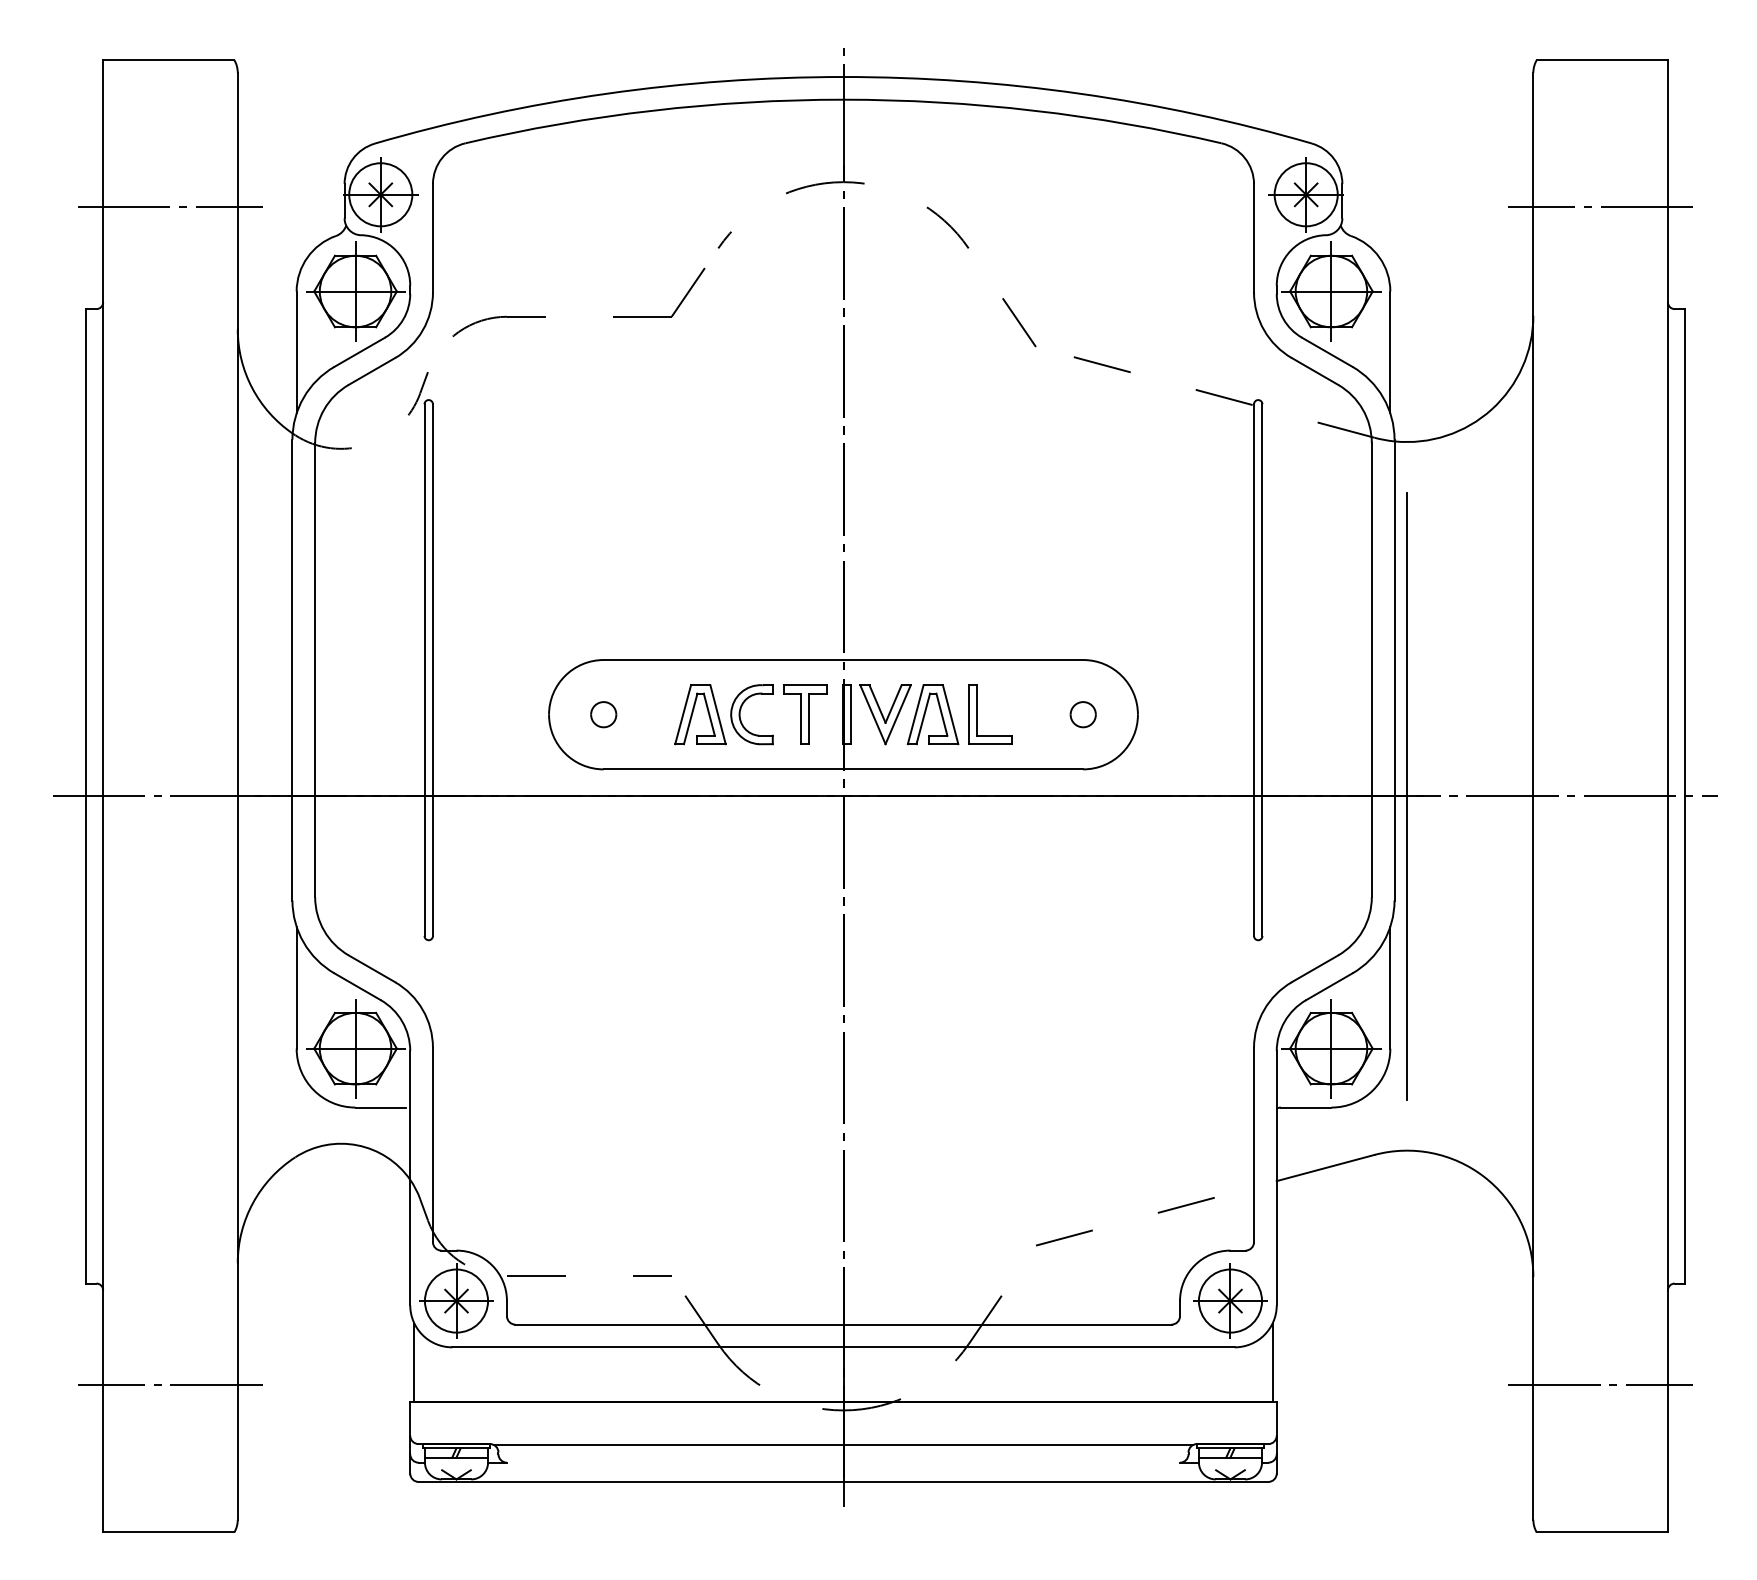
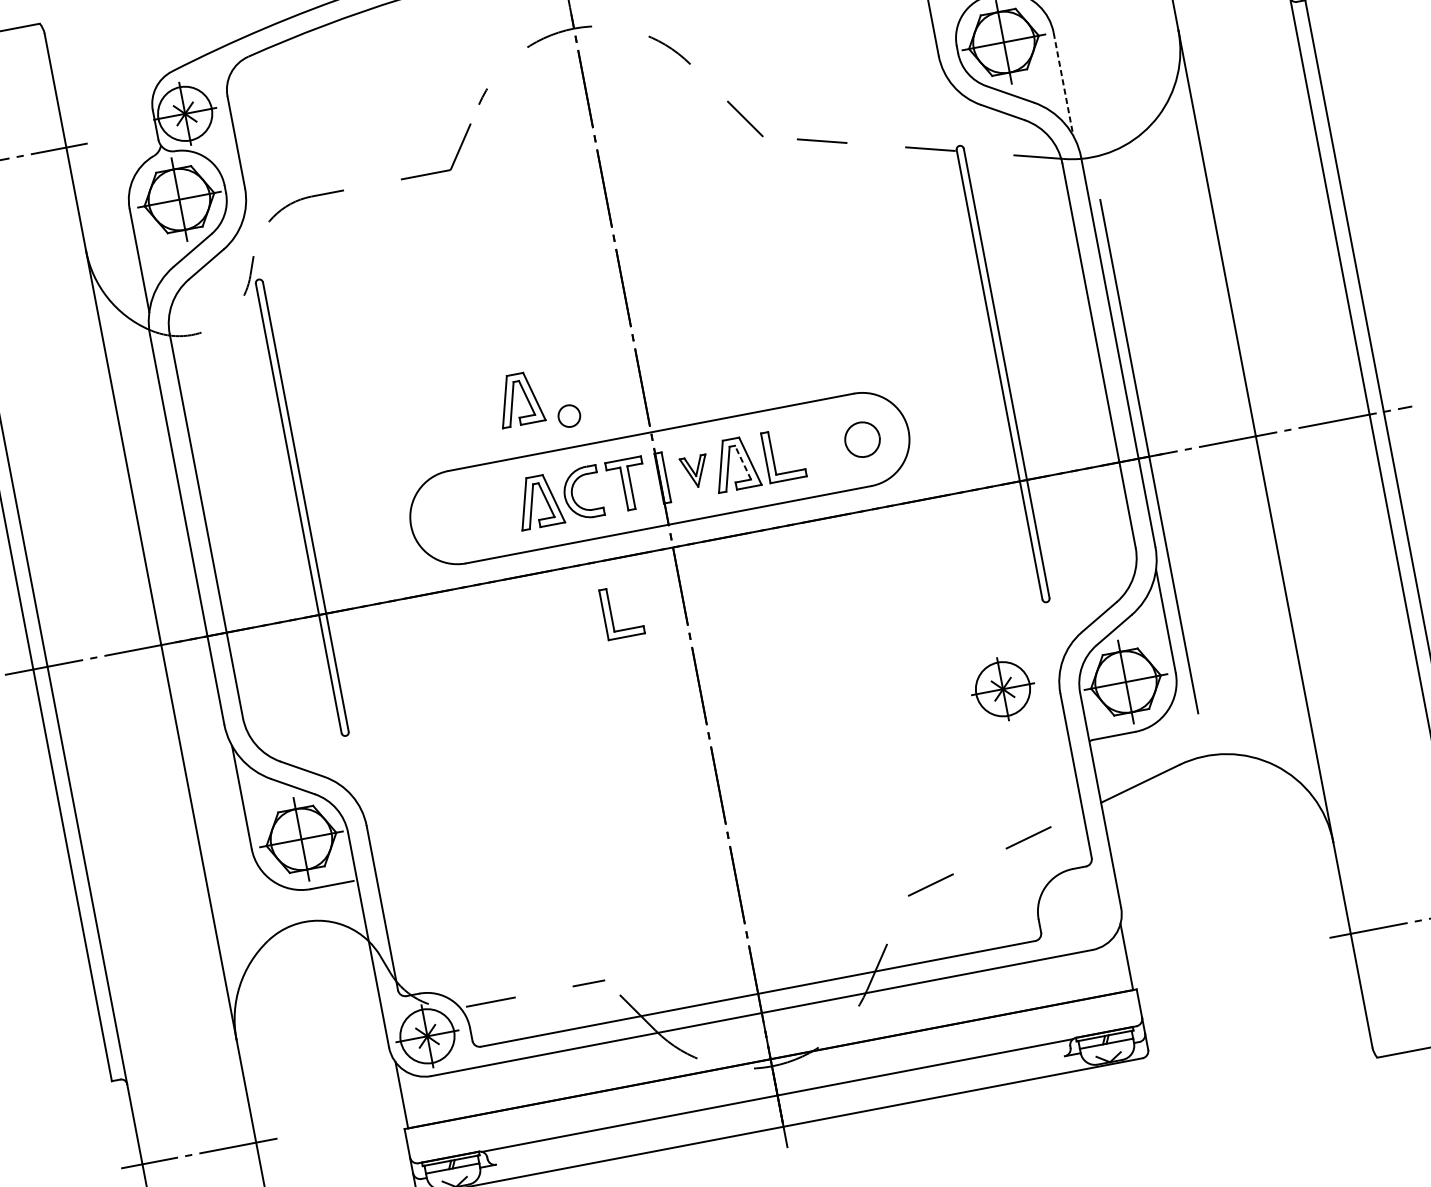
line: (1390, 352) -> (1063, 84), solid -> dashed
part: (693, 592) -> (513, 399), added
part: (603, 714) -> (569, 416), moved
part: (885, 714) -> (695, 471), size x0.6
line: (941, 714) -> (742, 462), solid -> dashed
part: (1082, 714) -> (861, 439), size x1.6
part: (758, 858) -> (611, 613), added
part: (1230, 1300) -> (1002, 688), moved

